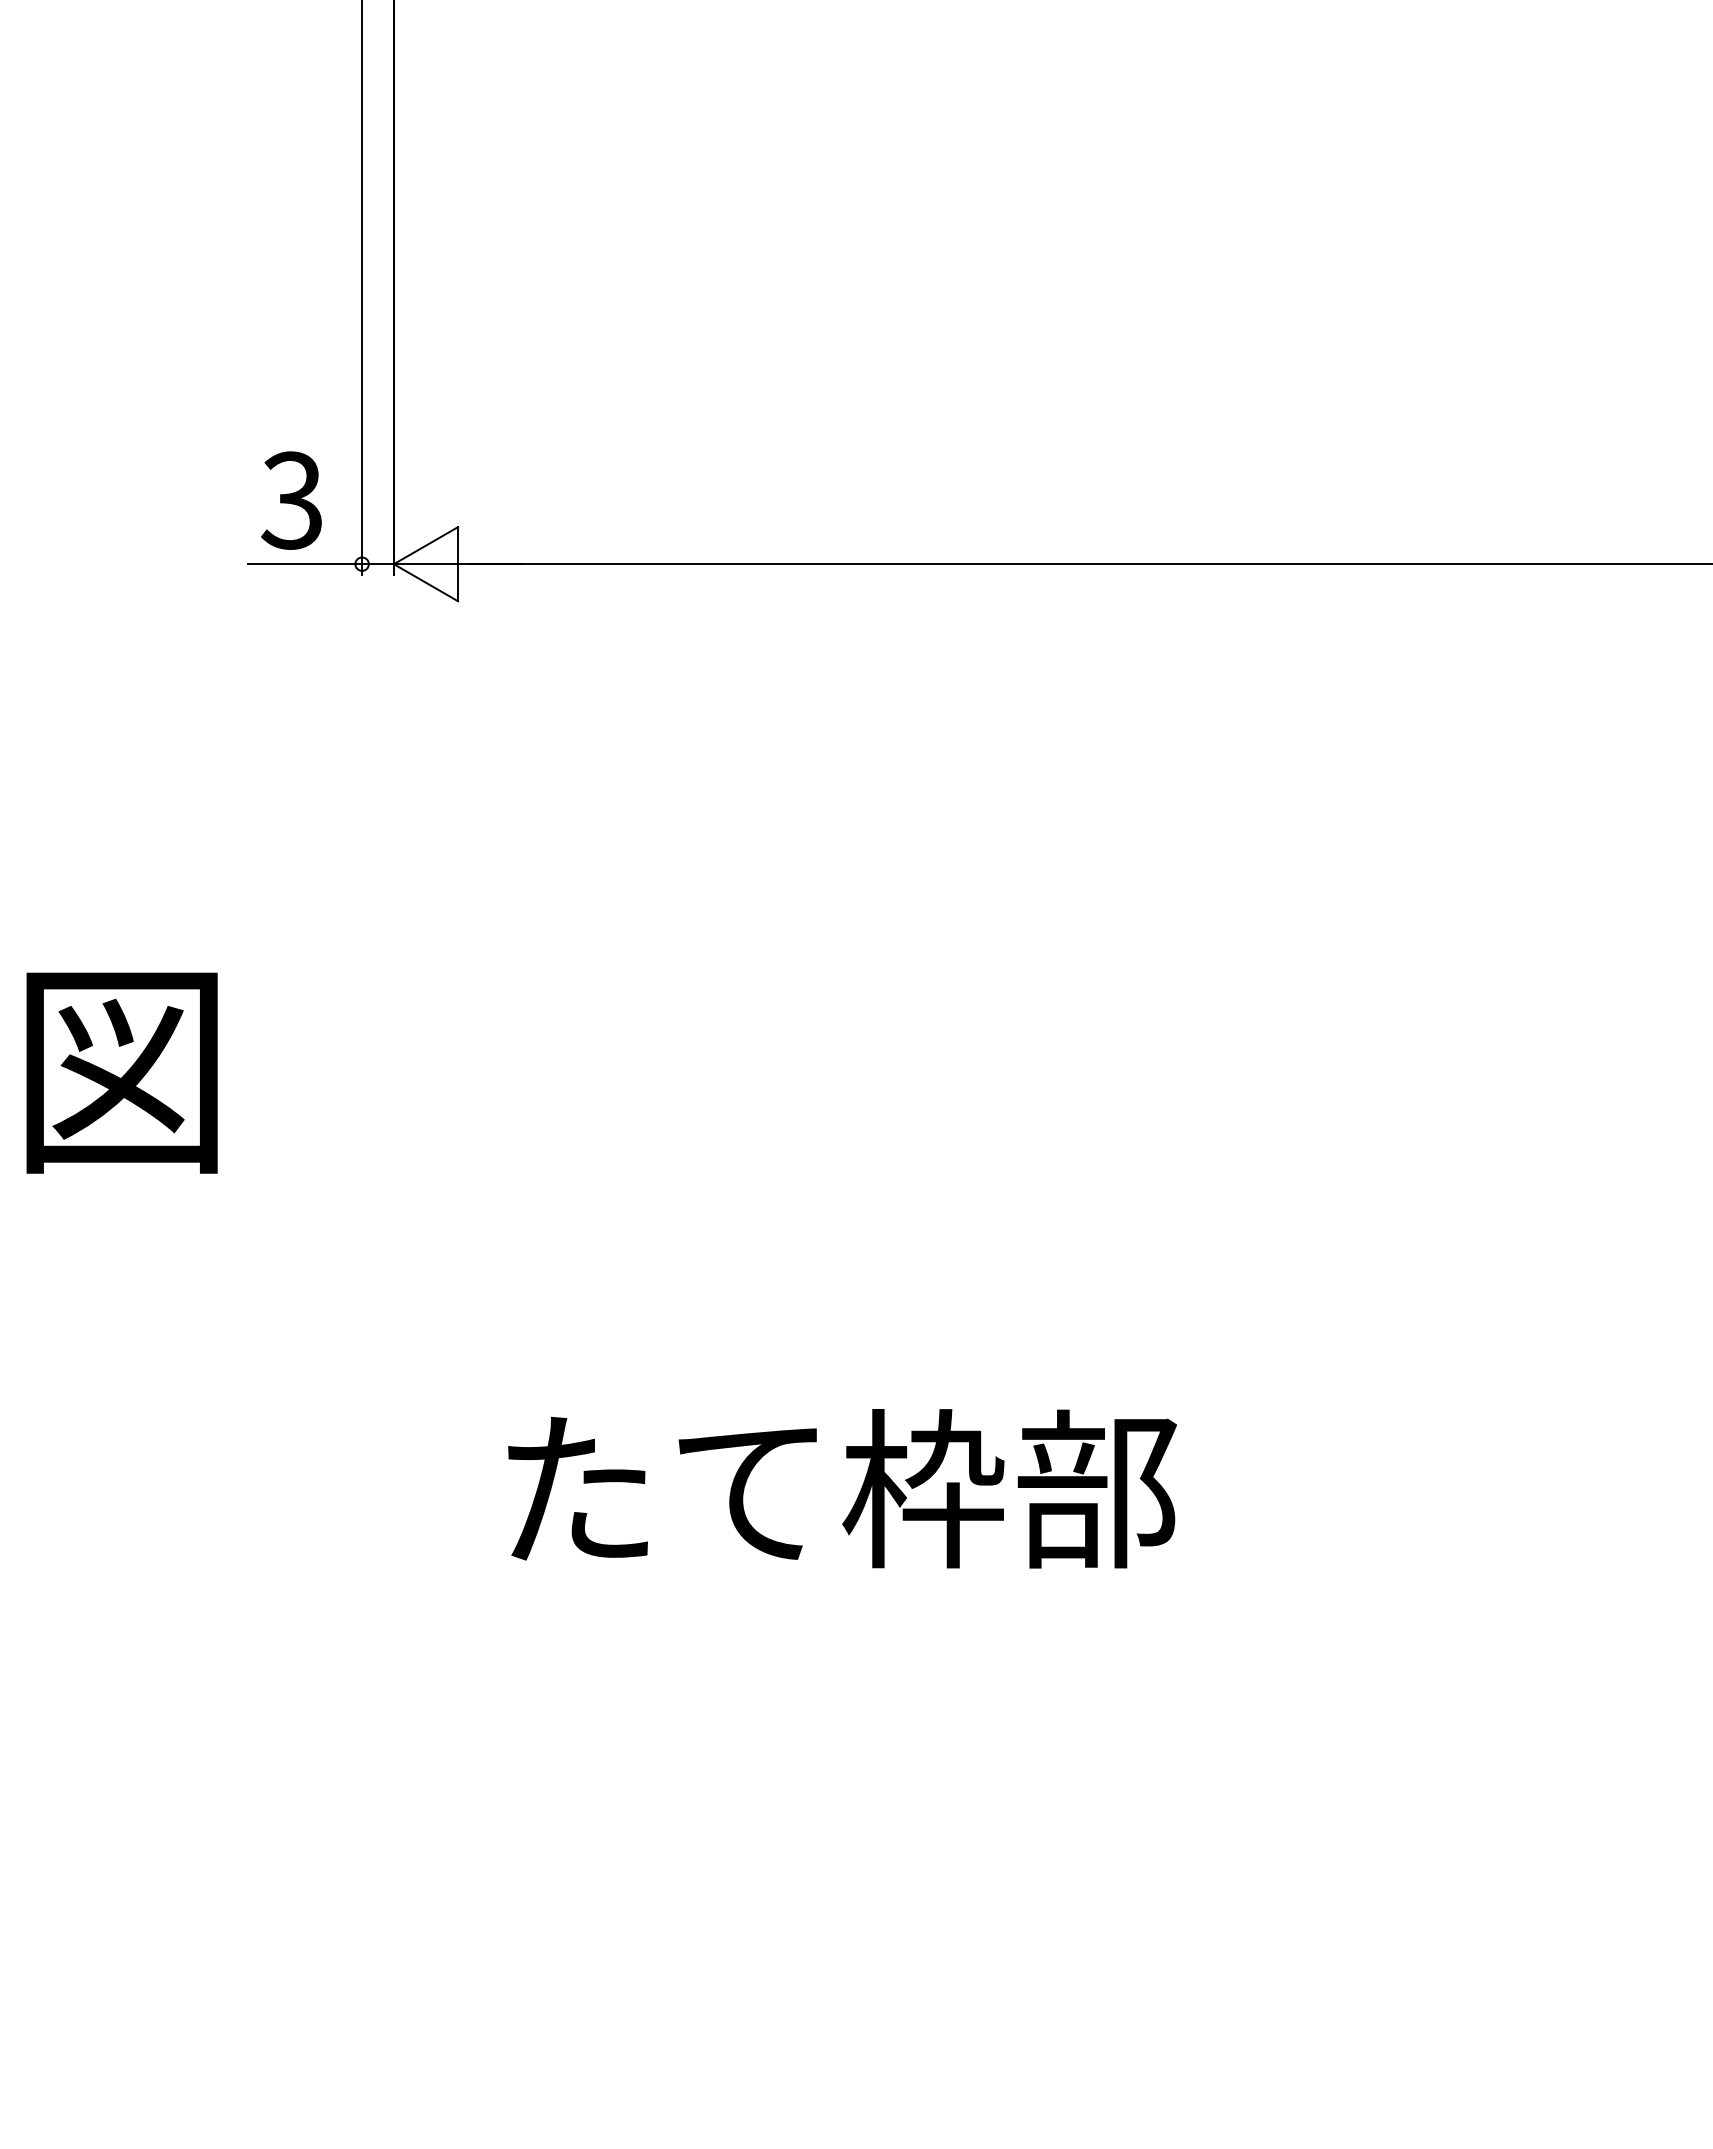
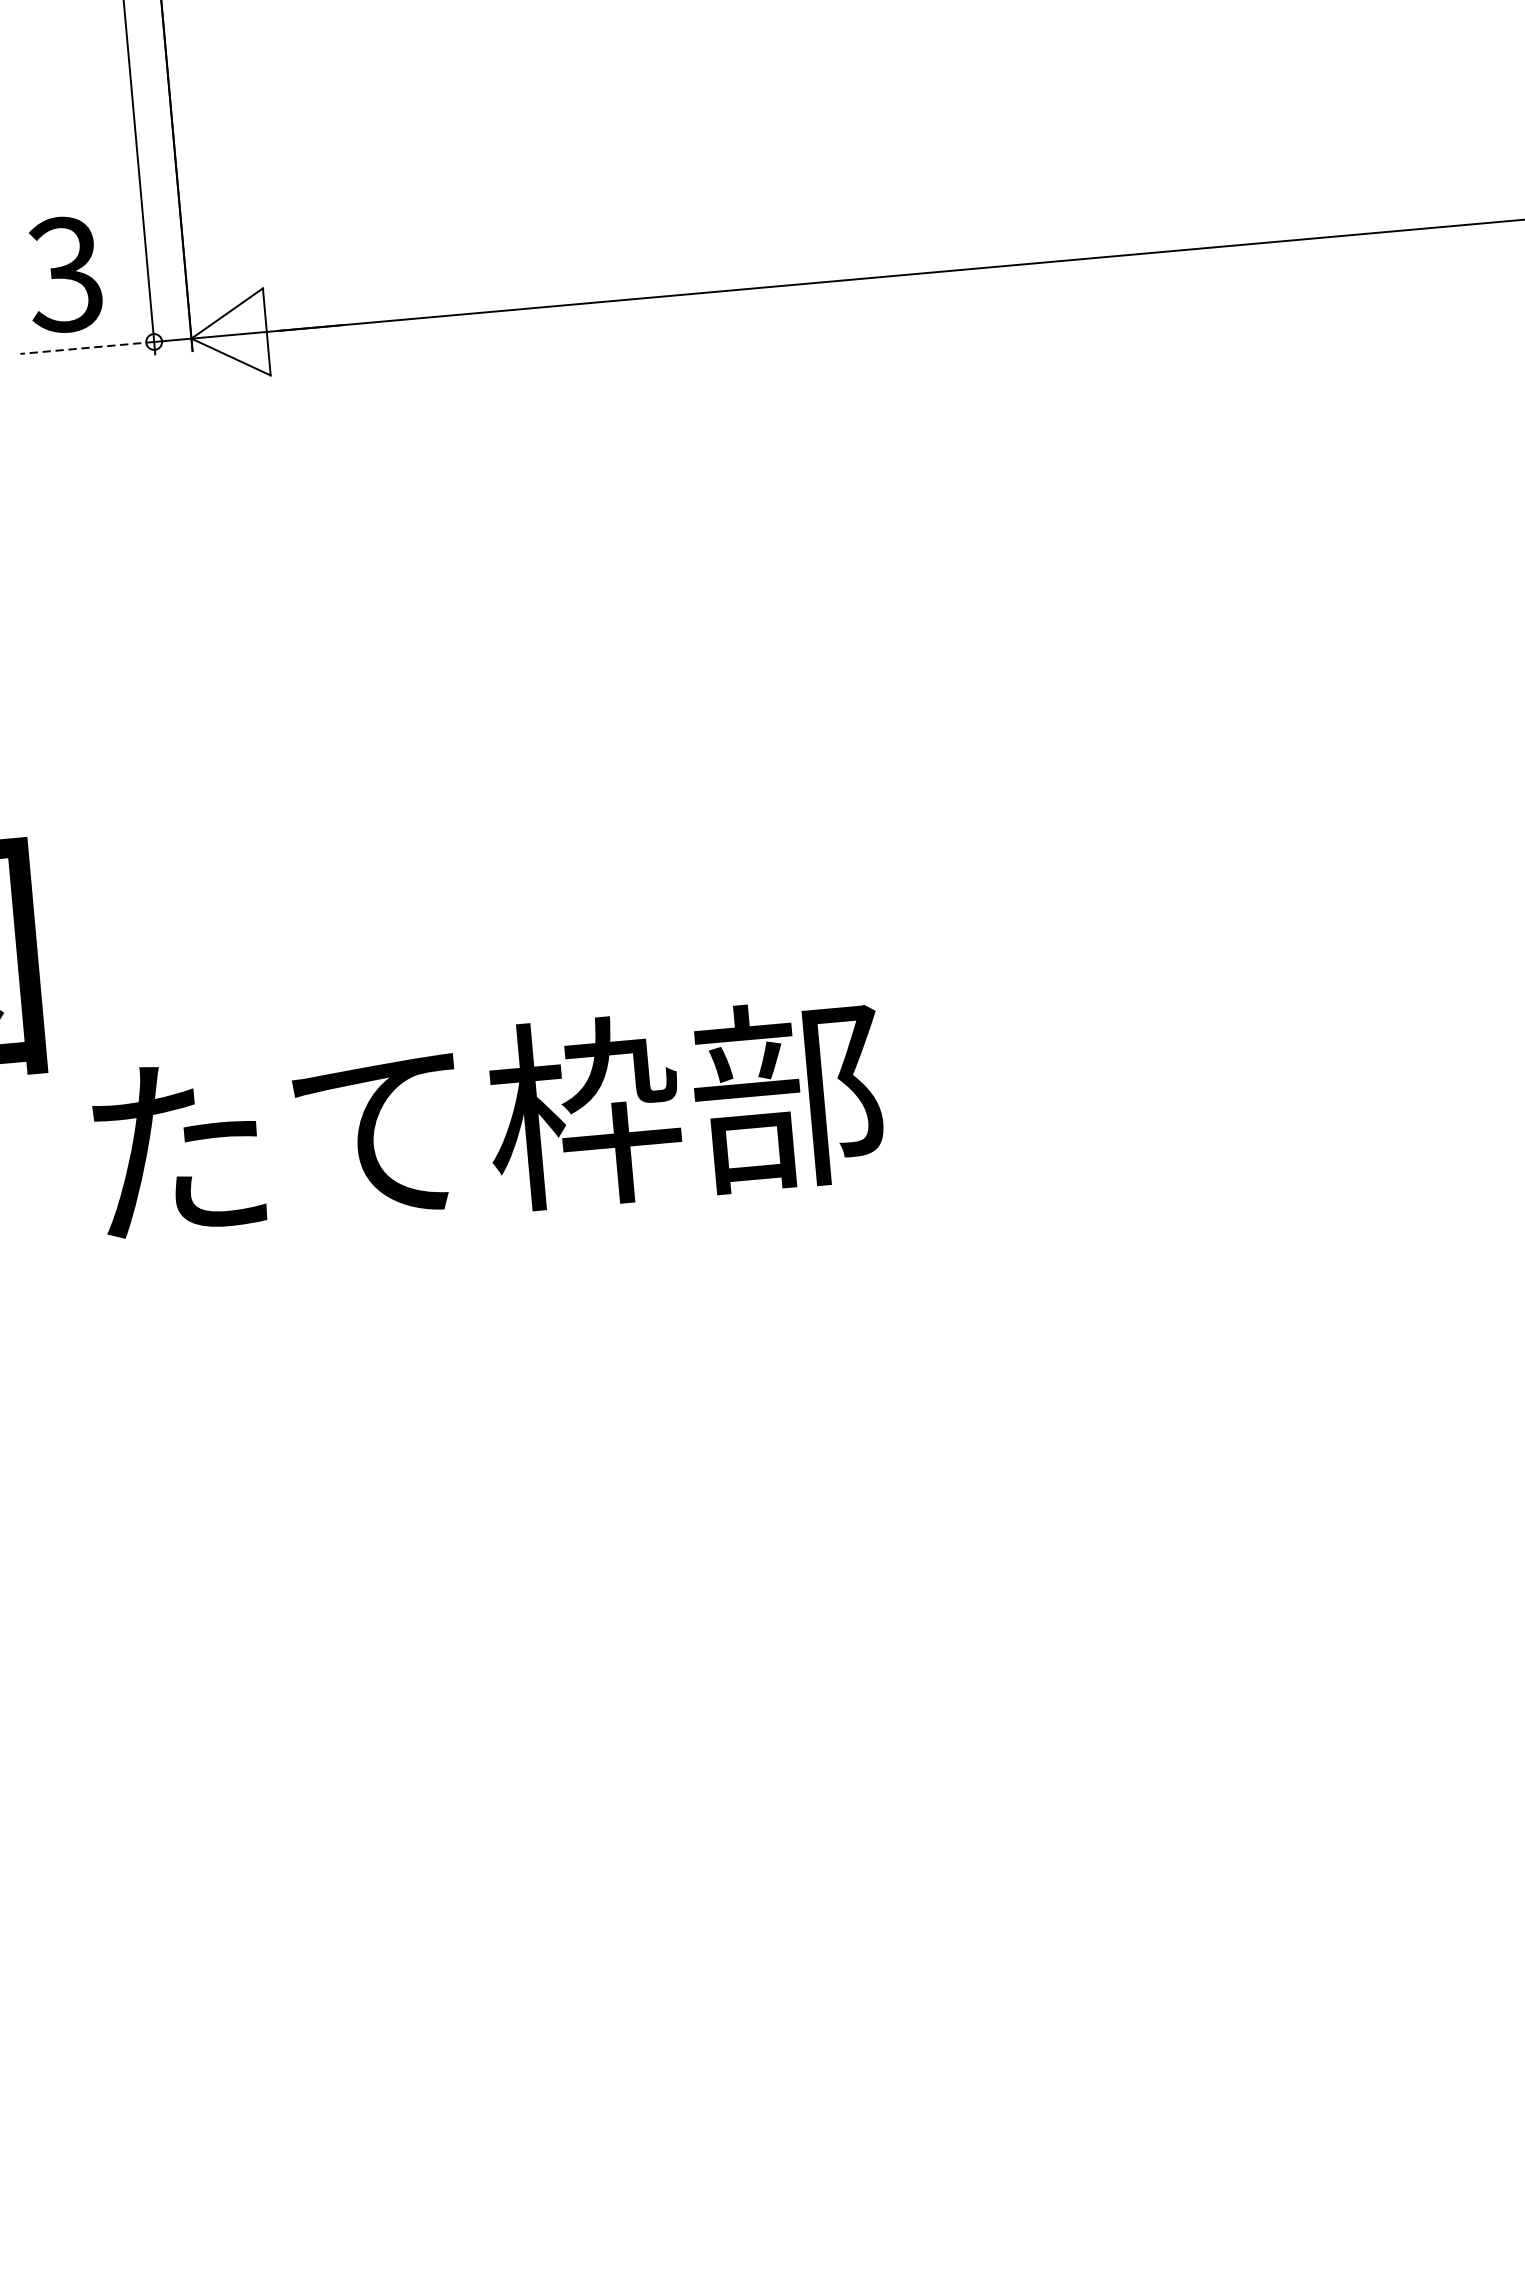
line: (304, 564) -> (86, 348), solid -> dashed
text: (842, 1488) -> (489, 1120), moved

